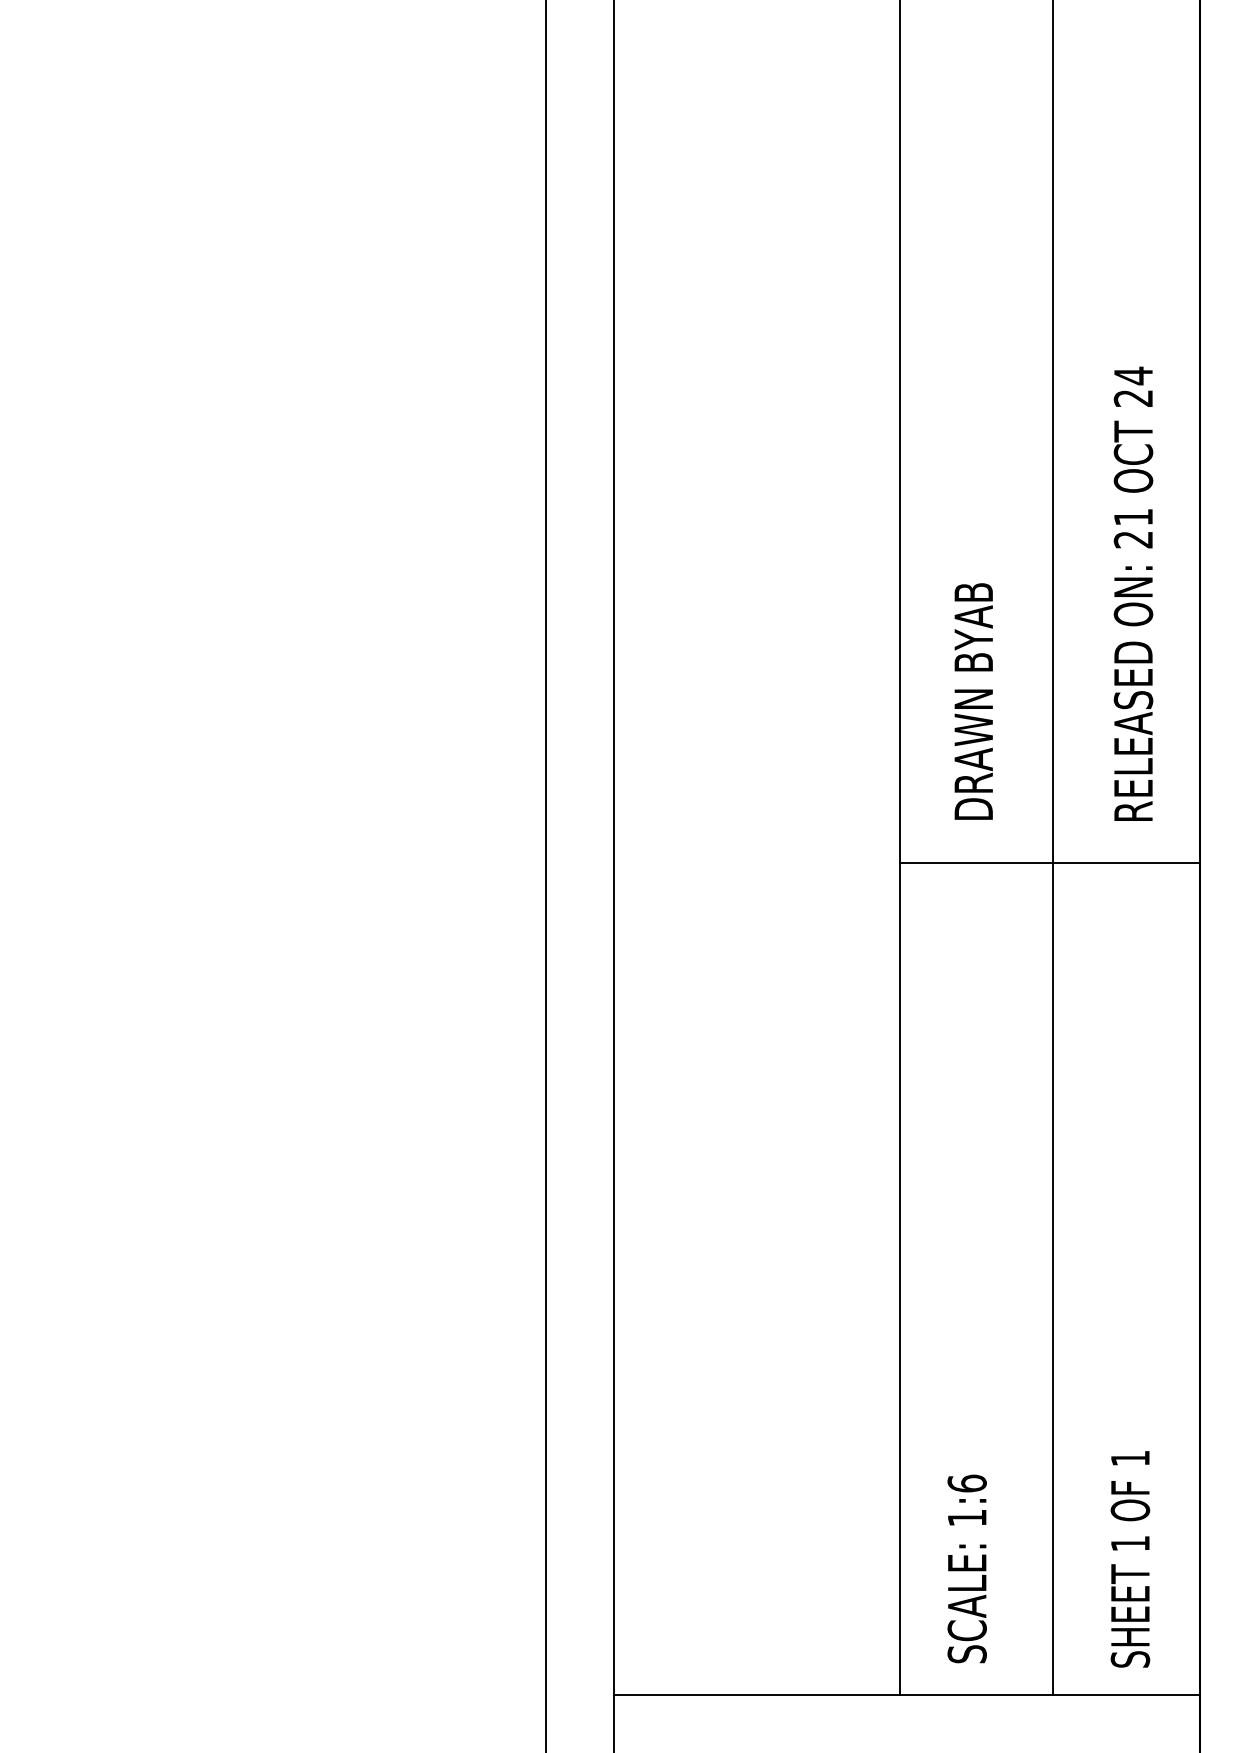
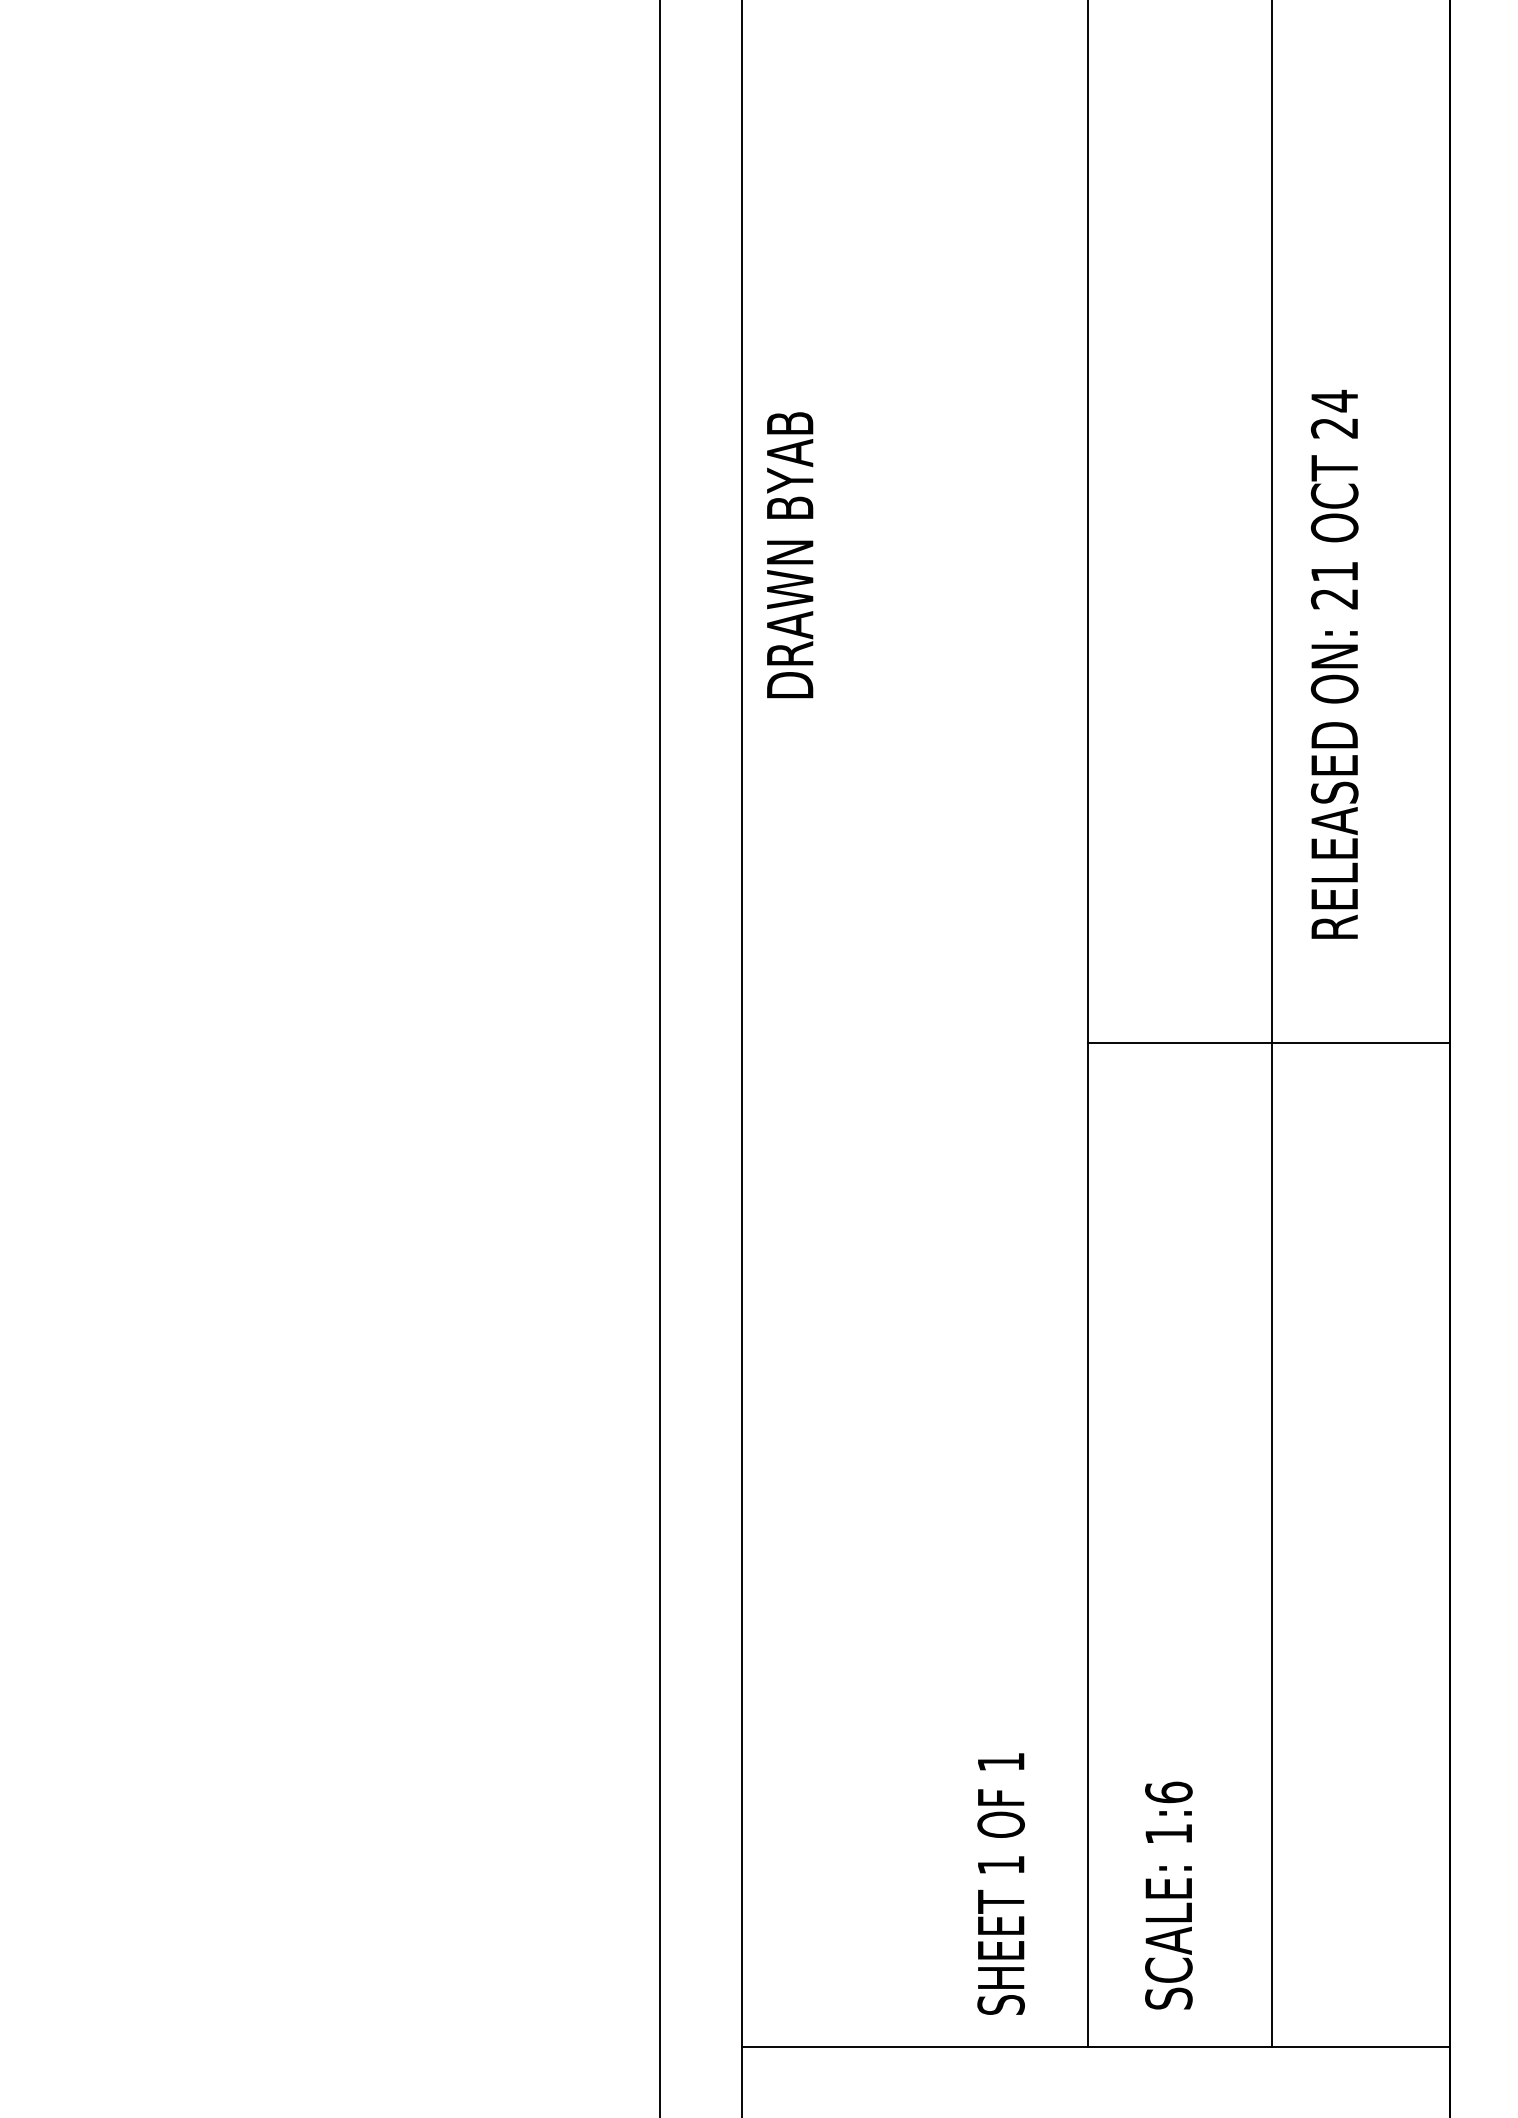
text: (1133, 593) -> (1334, 663), moved
text: (973, 701) -> (789, 555), moved
text: (1130, 1559) -> (1001, 1884), moved

